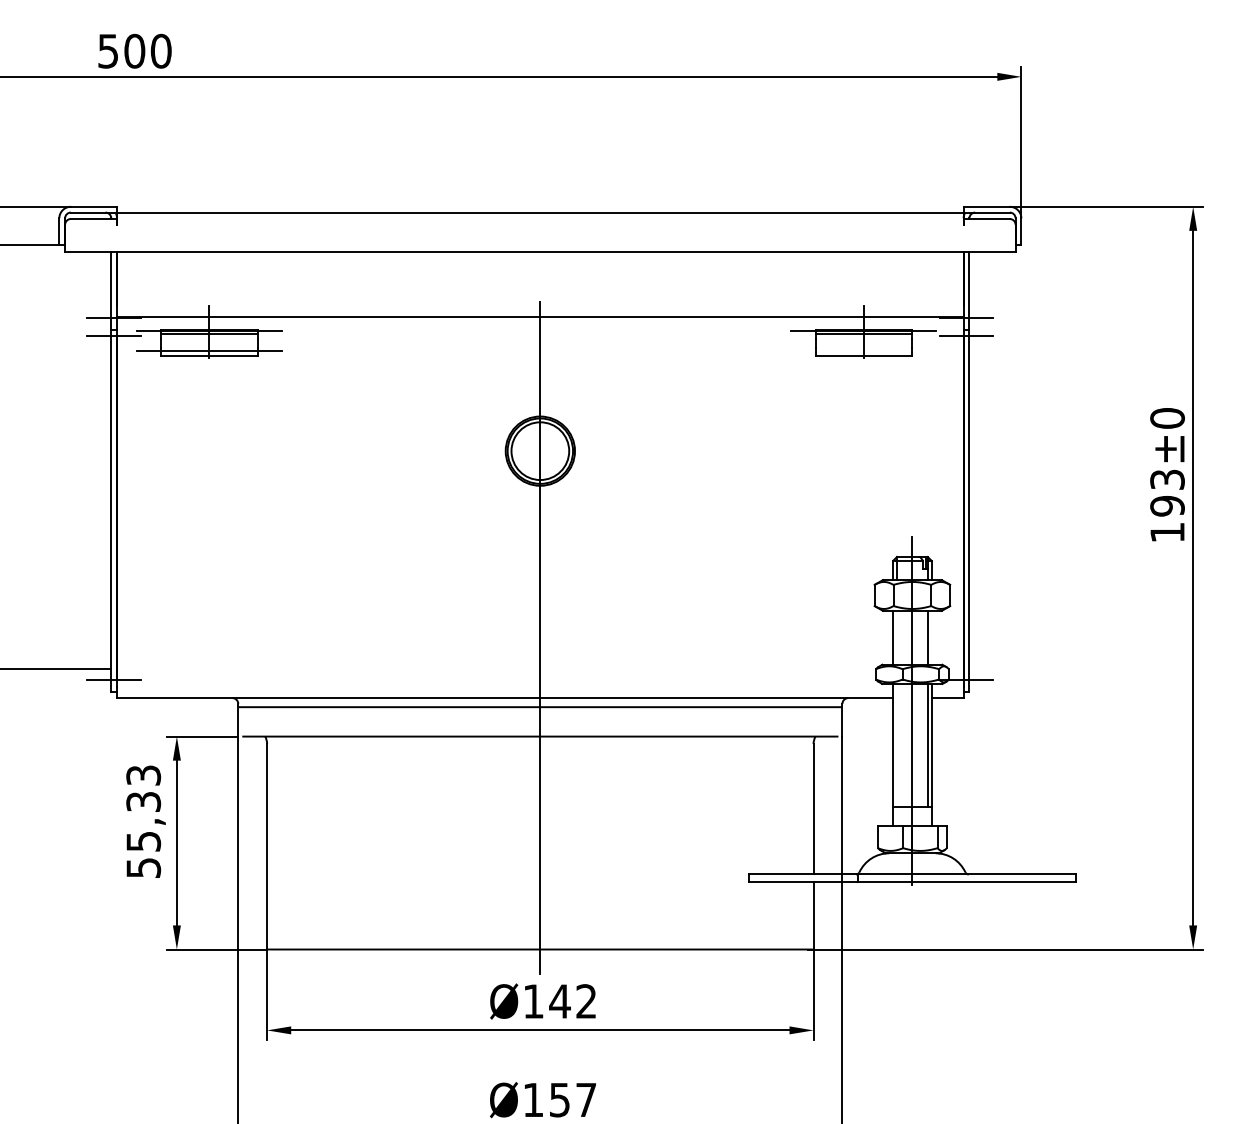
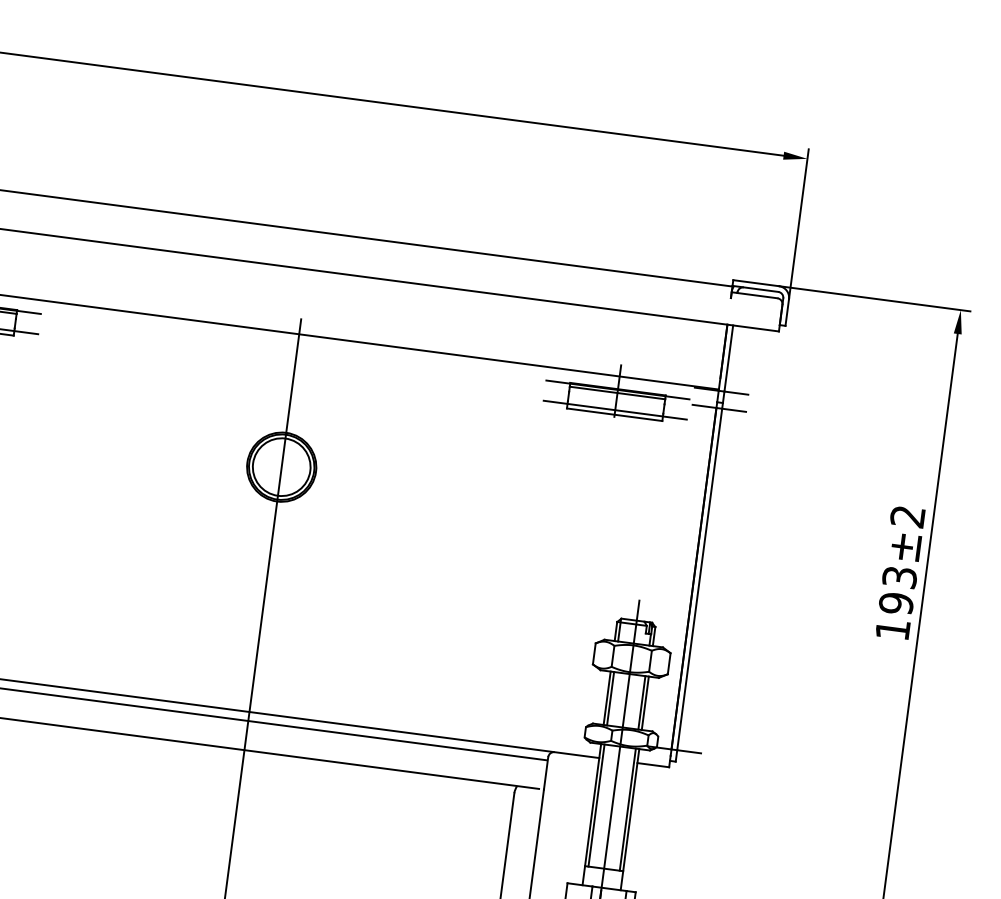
line: (863, 351) -> (615, 410), added
text: (1167, 418) -> (907, 516), ±0 -> ±2
line: (896, 637) -> (610, 698), added
line: (931, 637) -> (645, 702), added
line: (896, 745) -> (596, 805), added

